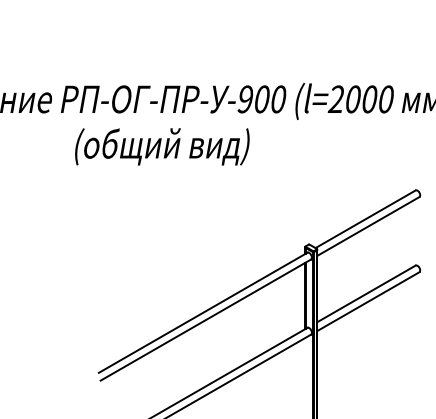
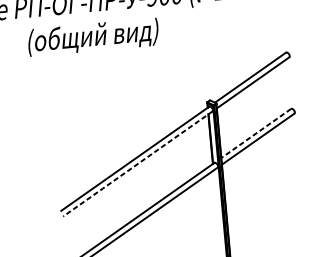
line: (366, 293) -> (256, 133), solid -> dashed
line: (206, 319) -> (138, 163), solid -> dashed

